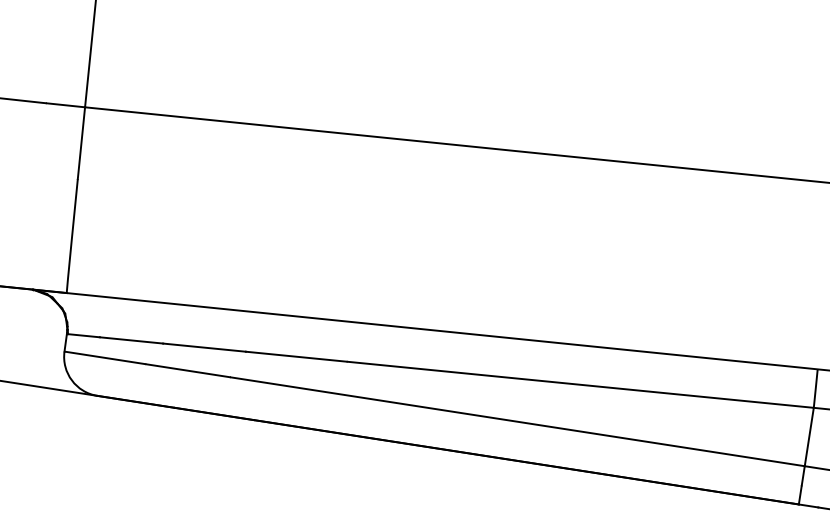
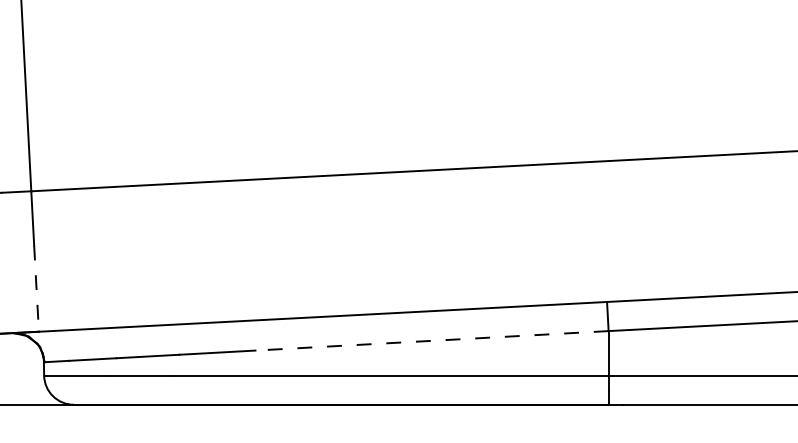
line: (71, 238) -> (36, 290), solid -> dashed
line: (579, 384) -> (431, 340), solid -> dashed

